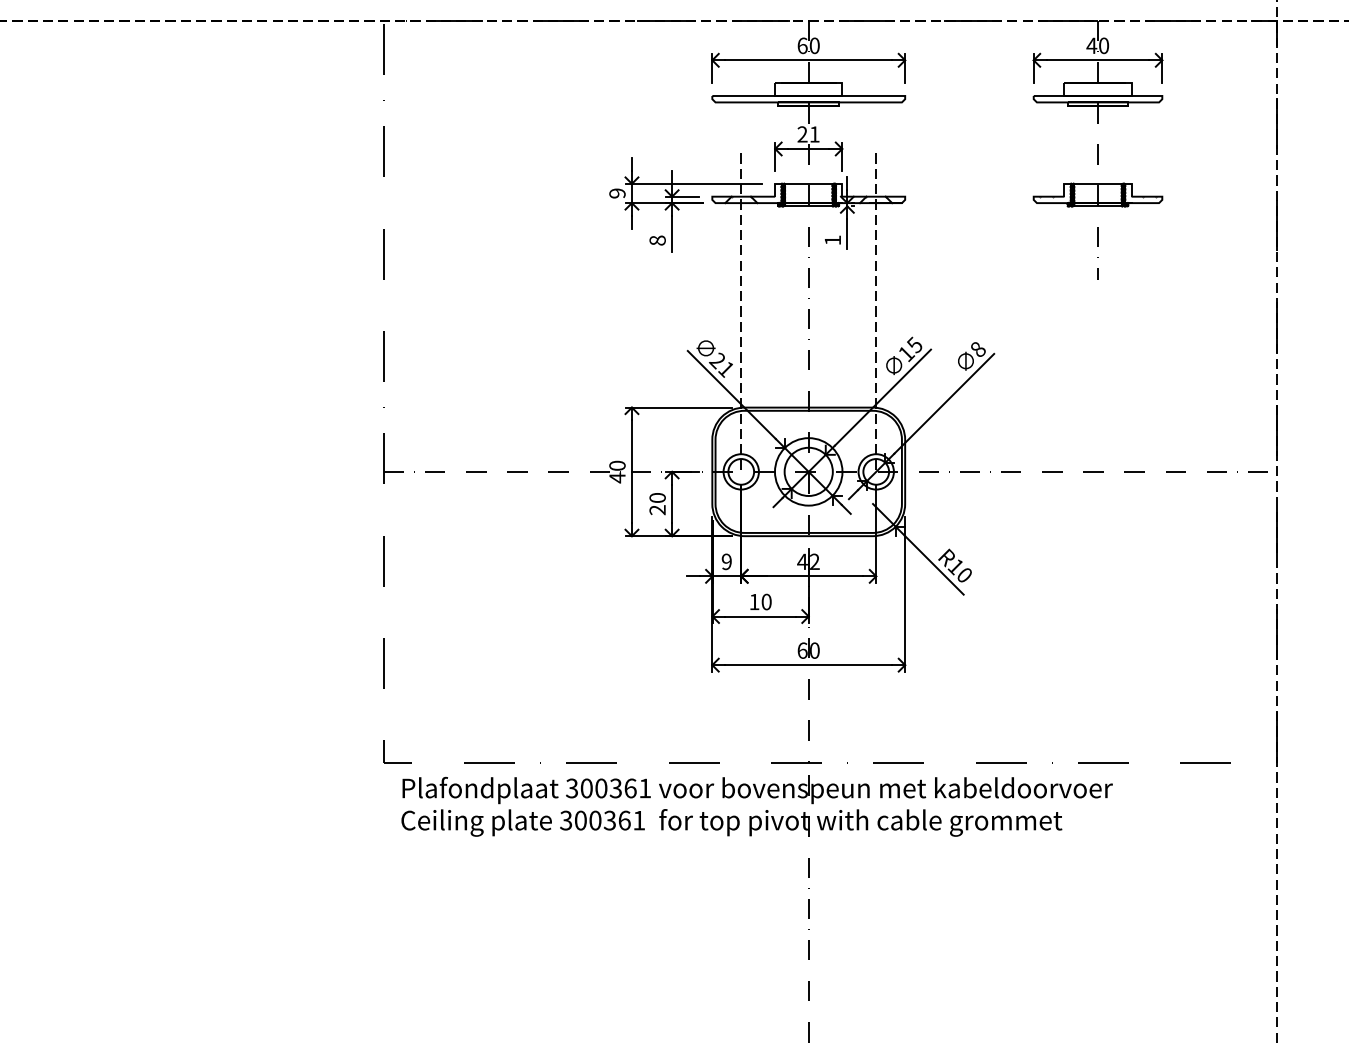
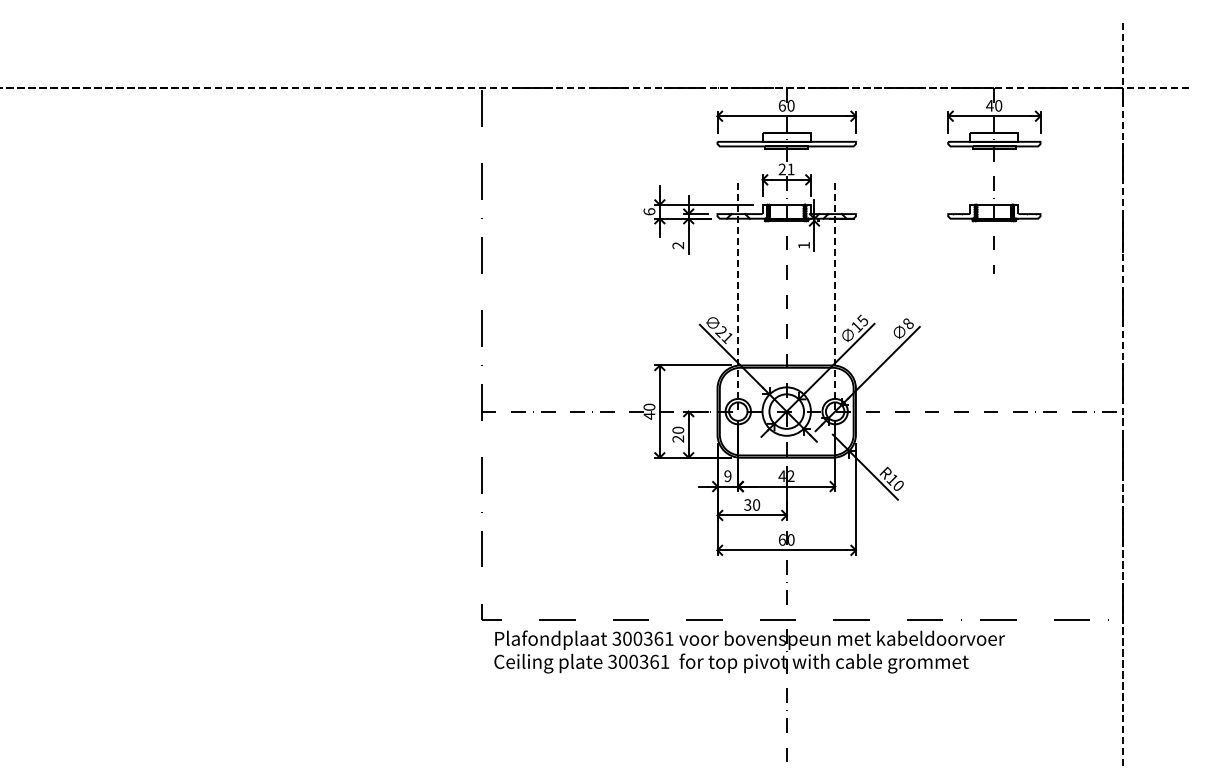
text: (617, 193) -> (649, 211), 9 -> 6
text: (657, 240) -> (678, 245), 8 -> 2
text: (754, 601) -> (747, 504), 10 -> 30

